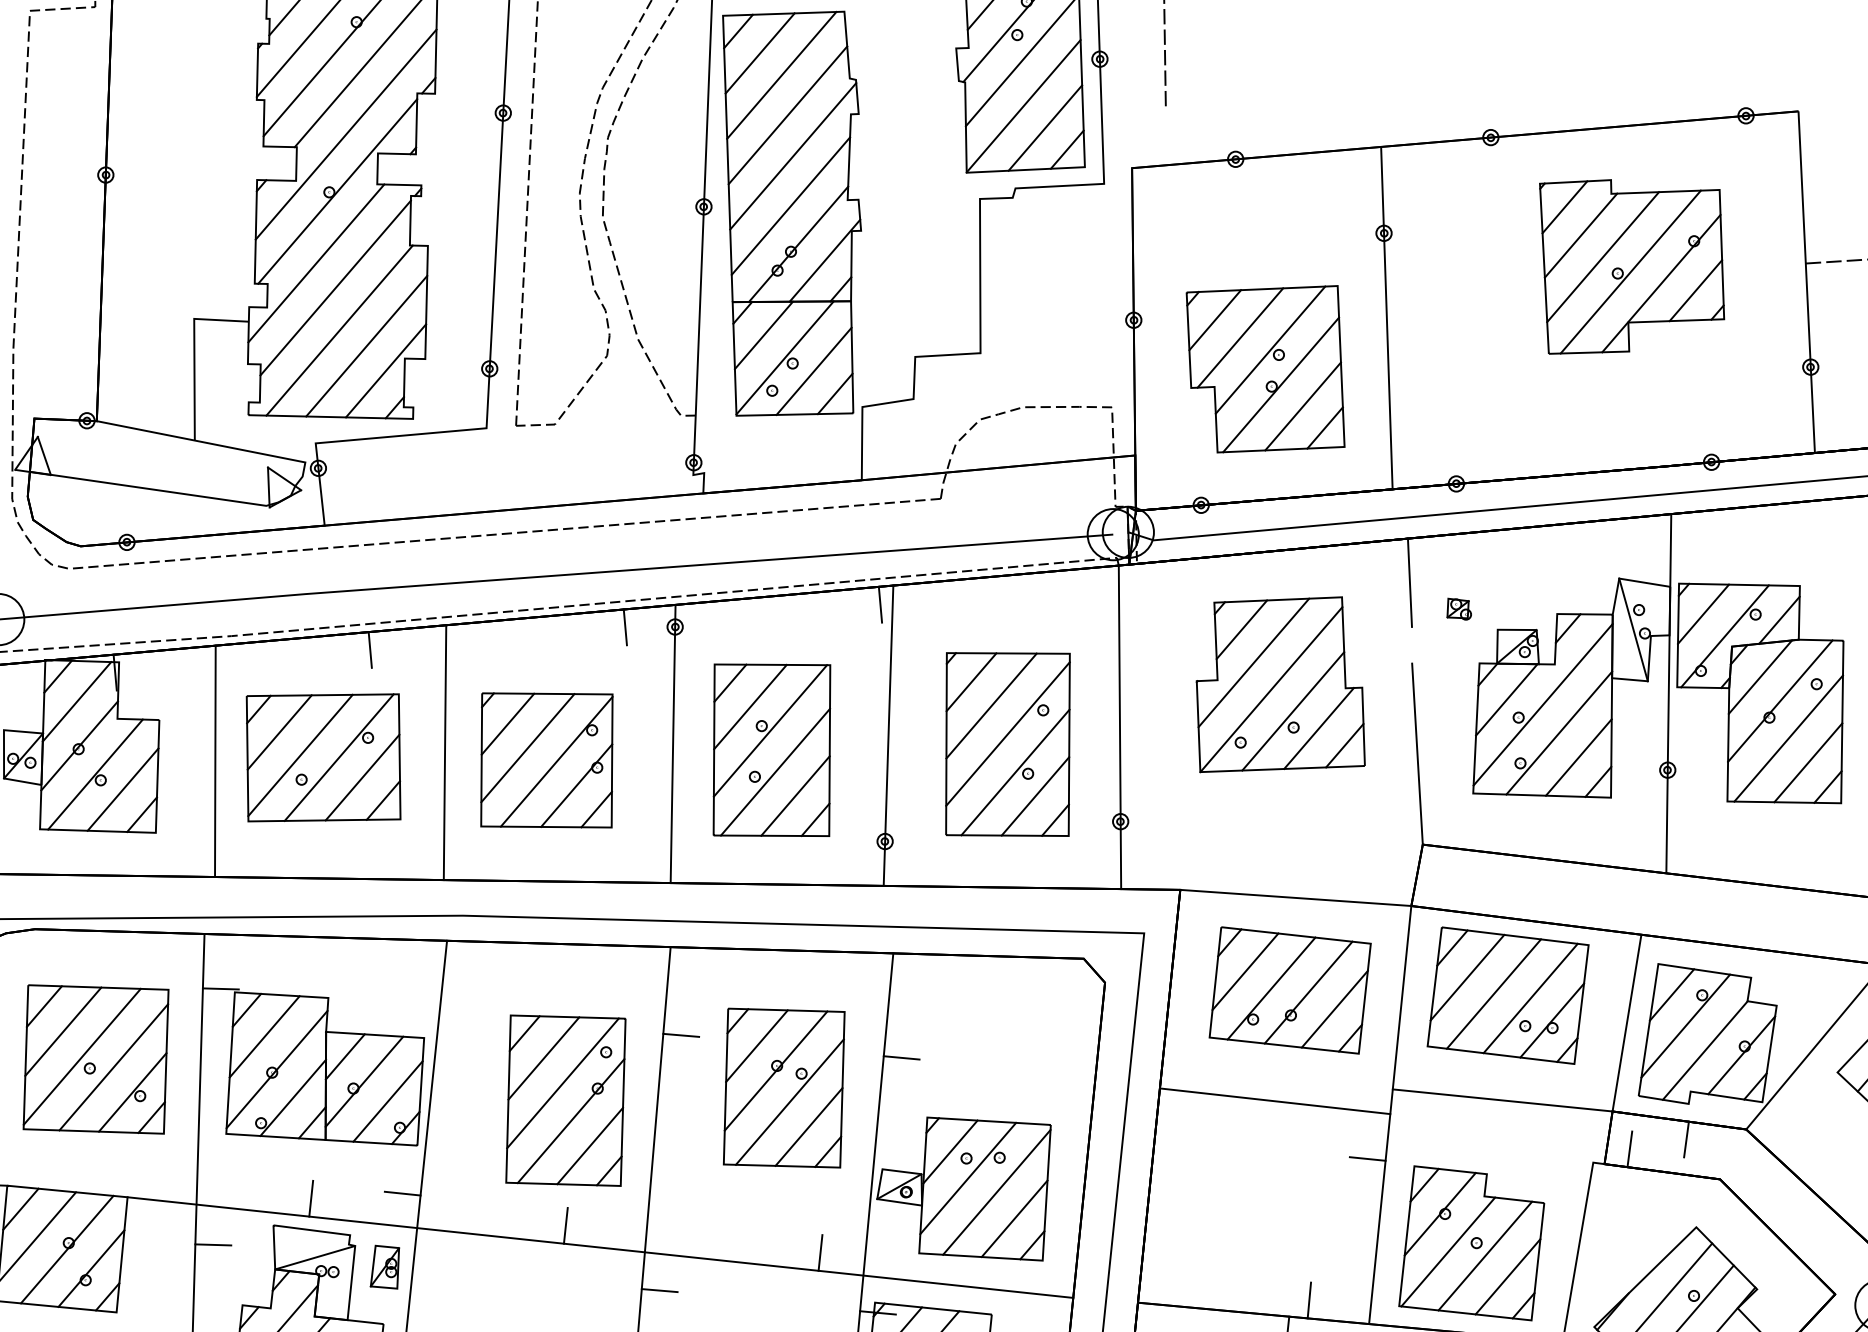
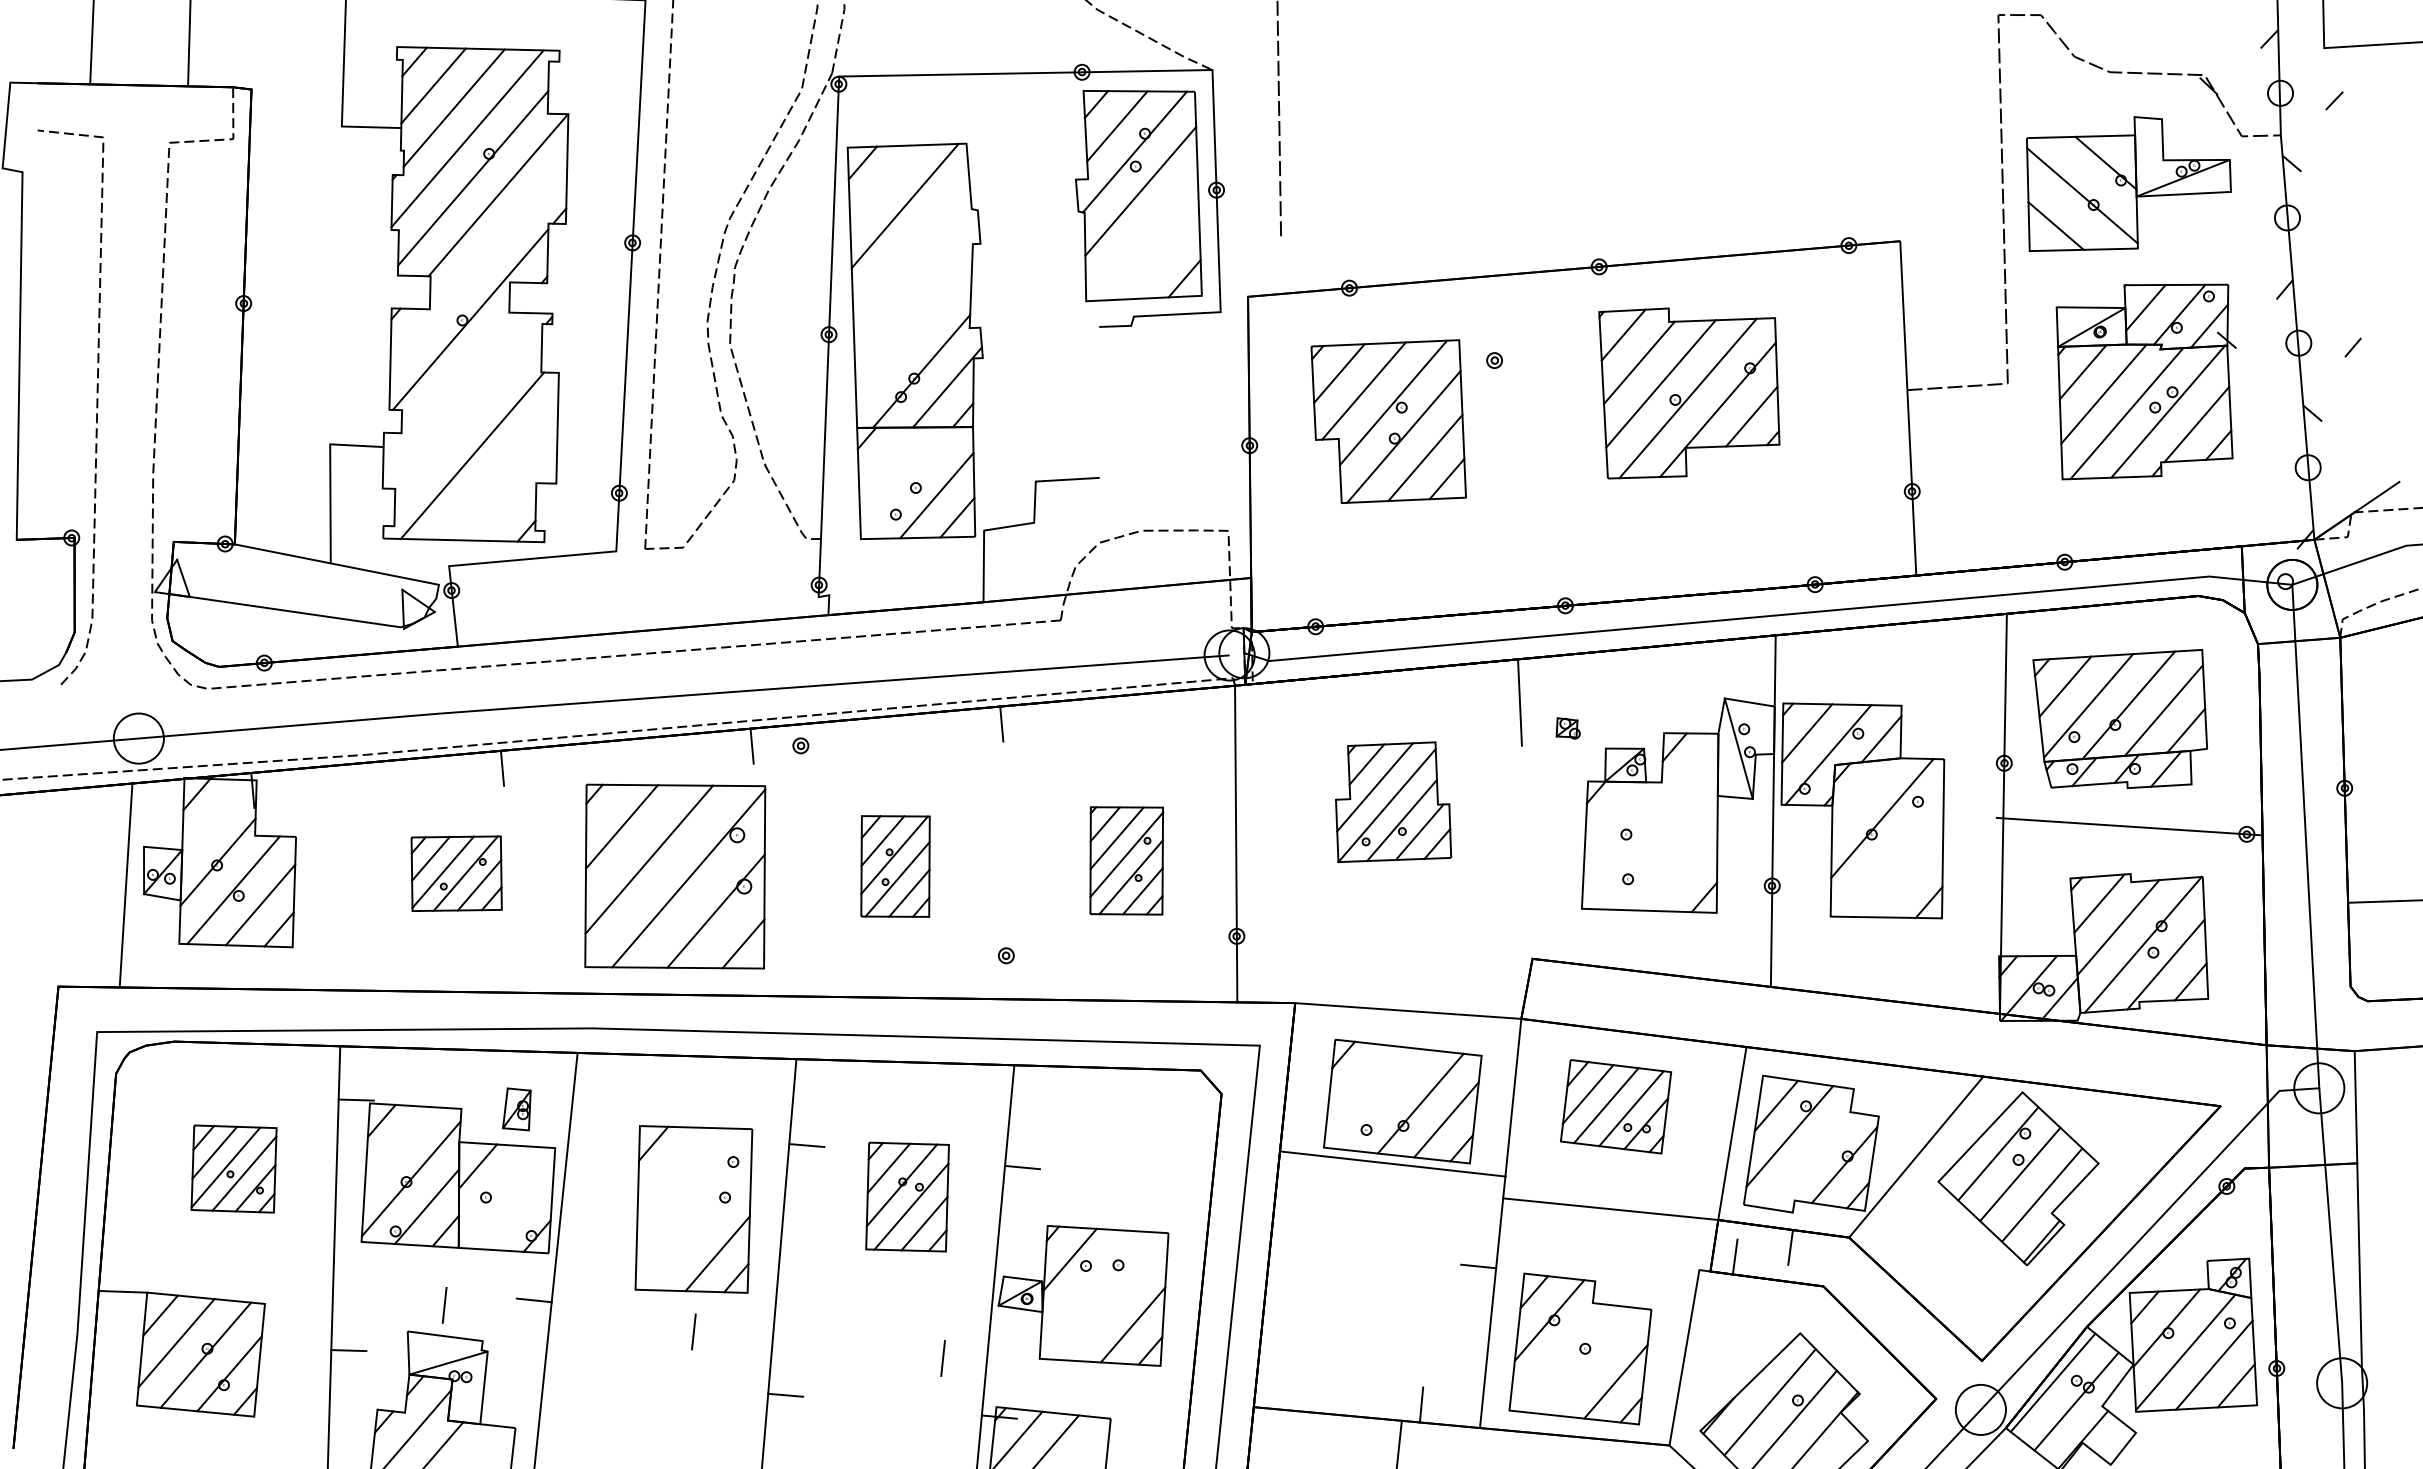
line: (759, 53) -> (883, 184), removed
line: (1023, 105) -> (1141, 235), removed
line: (788, 114) -> (911, 244), removed
line: (1045, 128) -> (1163, 257), removed
line: (345, 134) -> (478, 263), removed
line: (793, 155) -> (916, 284), removed
line: (791, 205) -> (914, 333), removed
line: (316, 262) -> (449, 389), removed
part: (1632, 266) -> (1689, 393), moved
line: (980, 275) -> (1099, 401), removed
line: (335, 287) -> (468, 413), removed
line: (1386, 318) -> (1497, 443), removed
line: (763, 335) -> (887, 460), removed
line: (366, 345) -> (498, 470), removed
line: (785, 357) -> (908, 482), removed
part: (1265, 369) -> (1388, 421), moved
line: (385, 370) -> (517, 494), removed
line: (1759, 676) -> (1862, 794), removed
part: (1280, 683) -> (1393, 801), size x0.7
line: (1506, 700) -> (1614, 817), removed
line: (77, 701) -> (215, 818), removed
line: (1543, 704) -> (1650, 821), removed
line: (1558, 732) -> (1665, 849), removed
line: (888, 735) -> (1009, 852), removed
line: (1788, 738) -> (1890, 854), removed
line: (672, 744) -> (798, 860), removed
part: (1007, 744) -> (1126, 860), size x0.6
part: (771, 750) -> (895, 866), size x0.6
line: (444, 752) -> (575, 868), removed
line: (1417, 753) -> (1527, 869), removed
part: (323, 757) -> (456, 873), size x0.6
line: (1579, 757) -> (1685, 873), removed
part: (547, 759) -> (675, 875), size x1.4
line: (214, 761) -> (350, 877), removed
line: (1807, 762) -> (1909, 878), removed
line: (1244, 970) -> (1358, 1082), removed
line: (1271, 988) -> (1384, 1099), removed
part: (1507, 995) -> (1615, 1106), size x0.7
line: (264, 1036) -> (398, 1146), removed
line: (1704, 1050) -> (1808, 1160), removed
line: (543, 1057) -> (672, 1167), removed
part: (95, 1058) -> (233, 1168), size x0.6
line: (364, 1081) -> (496, 1190), removed
line: (562, 1083) -> (690, 1192), removed
part: (784, 1087) -> (907, 1196), size x0.7
line: (387, 1100) -> (519, 1209), removed
line: (1274, 1100) -> (1392, 1163), moved
line: (570, 1121) -> (698, 1229), removed
line: (968, 1178) -> (1087, 1285), removed
line: (996, 1192) -> (1115, 1299), removed
line: (600, 1246) -> (727, 1352), removed
line: (1448, 1251) -> (1557, 1357), removed
line: (1485, 1256) -> (1593, 1361), removed
part: (384, 1267) -> (516, 1109), moved

